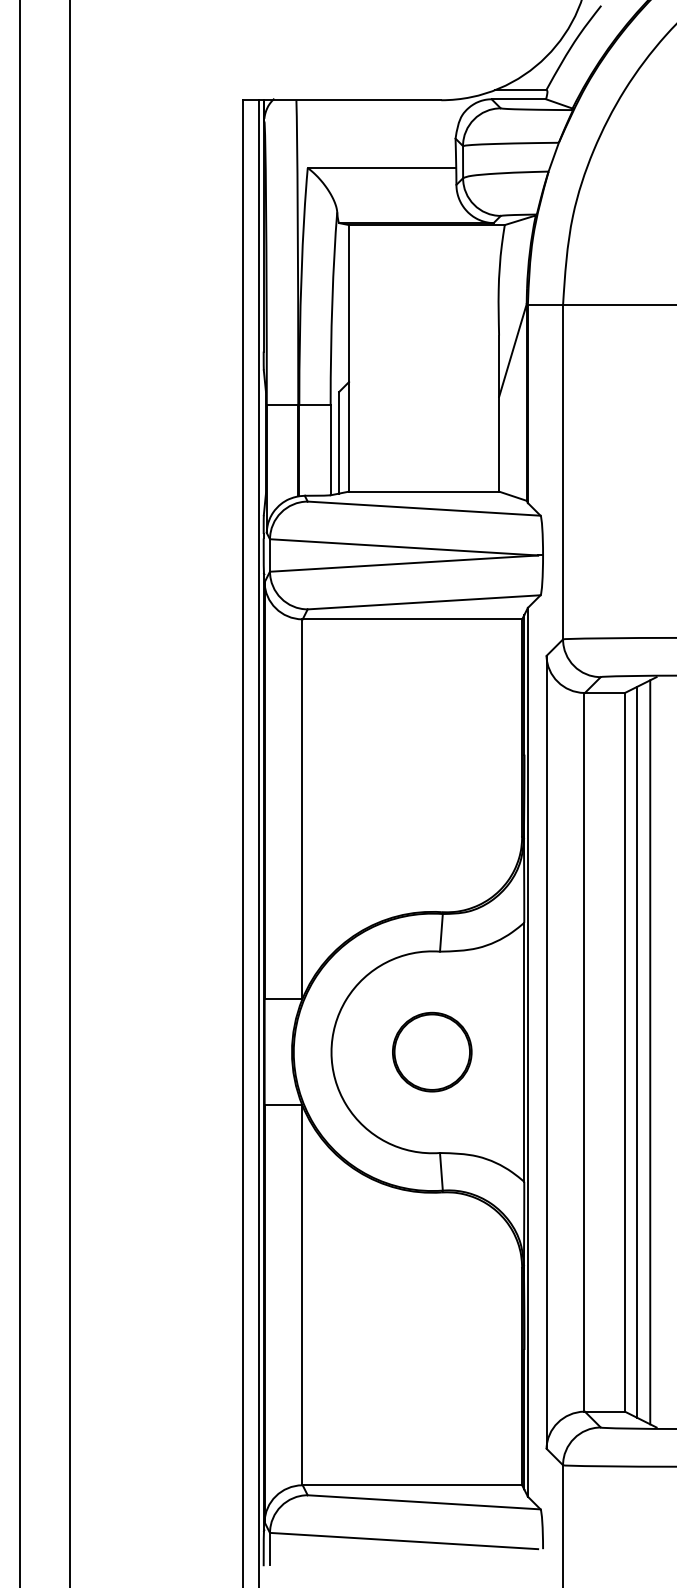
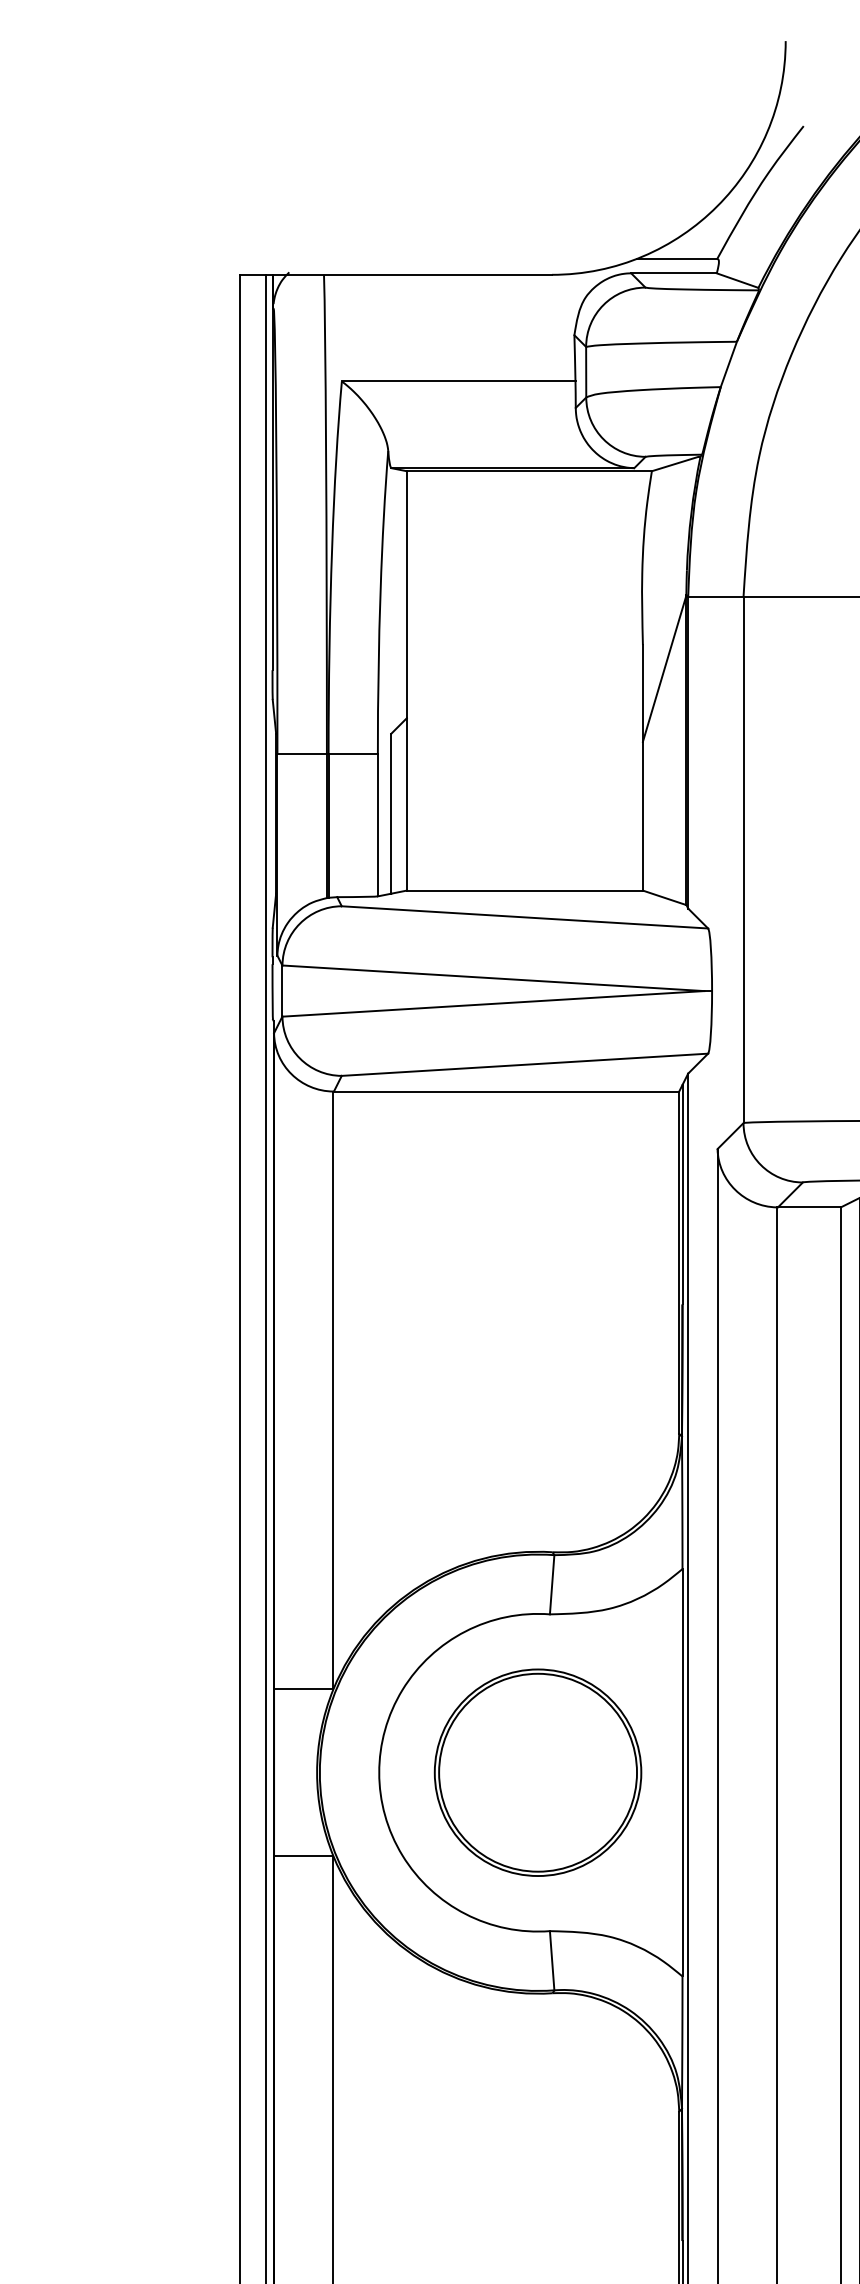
part: (431, 1051) -> (536, 1771), size x1.67

